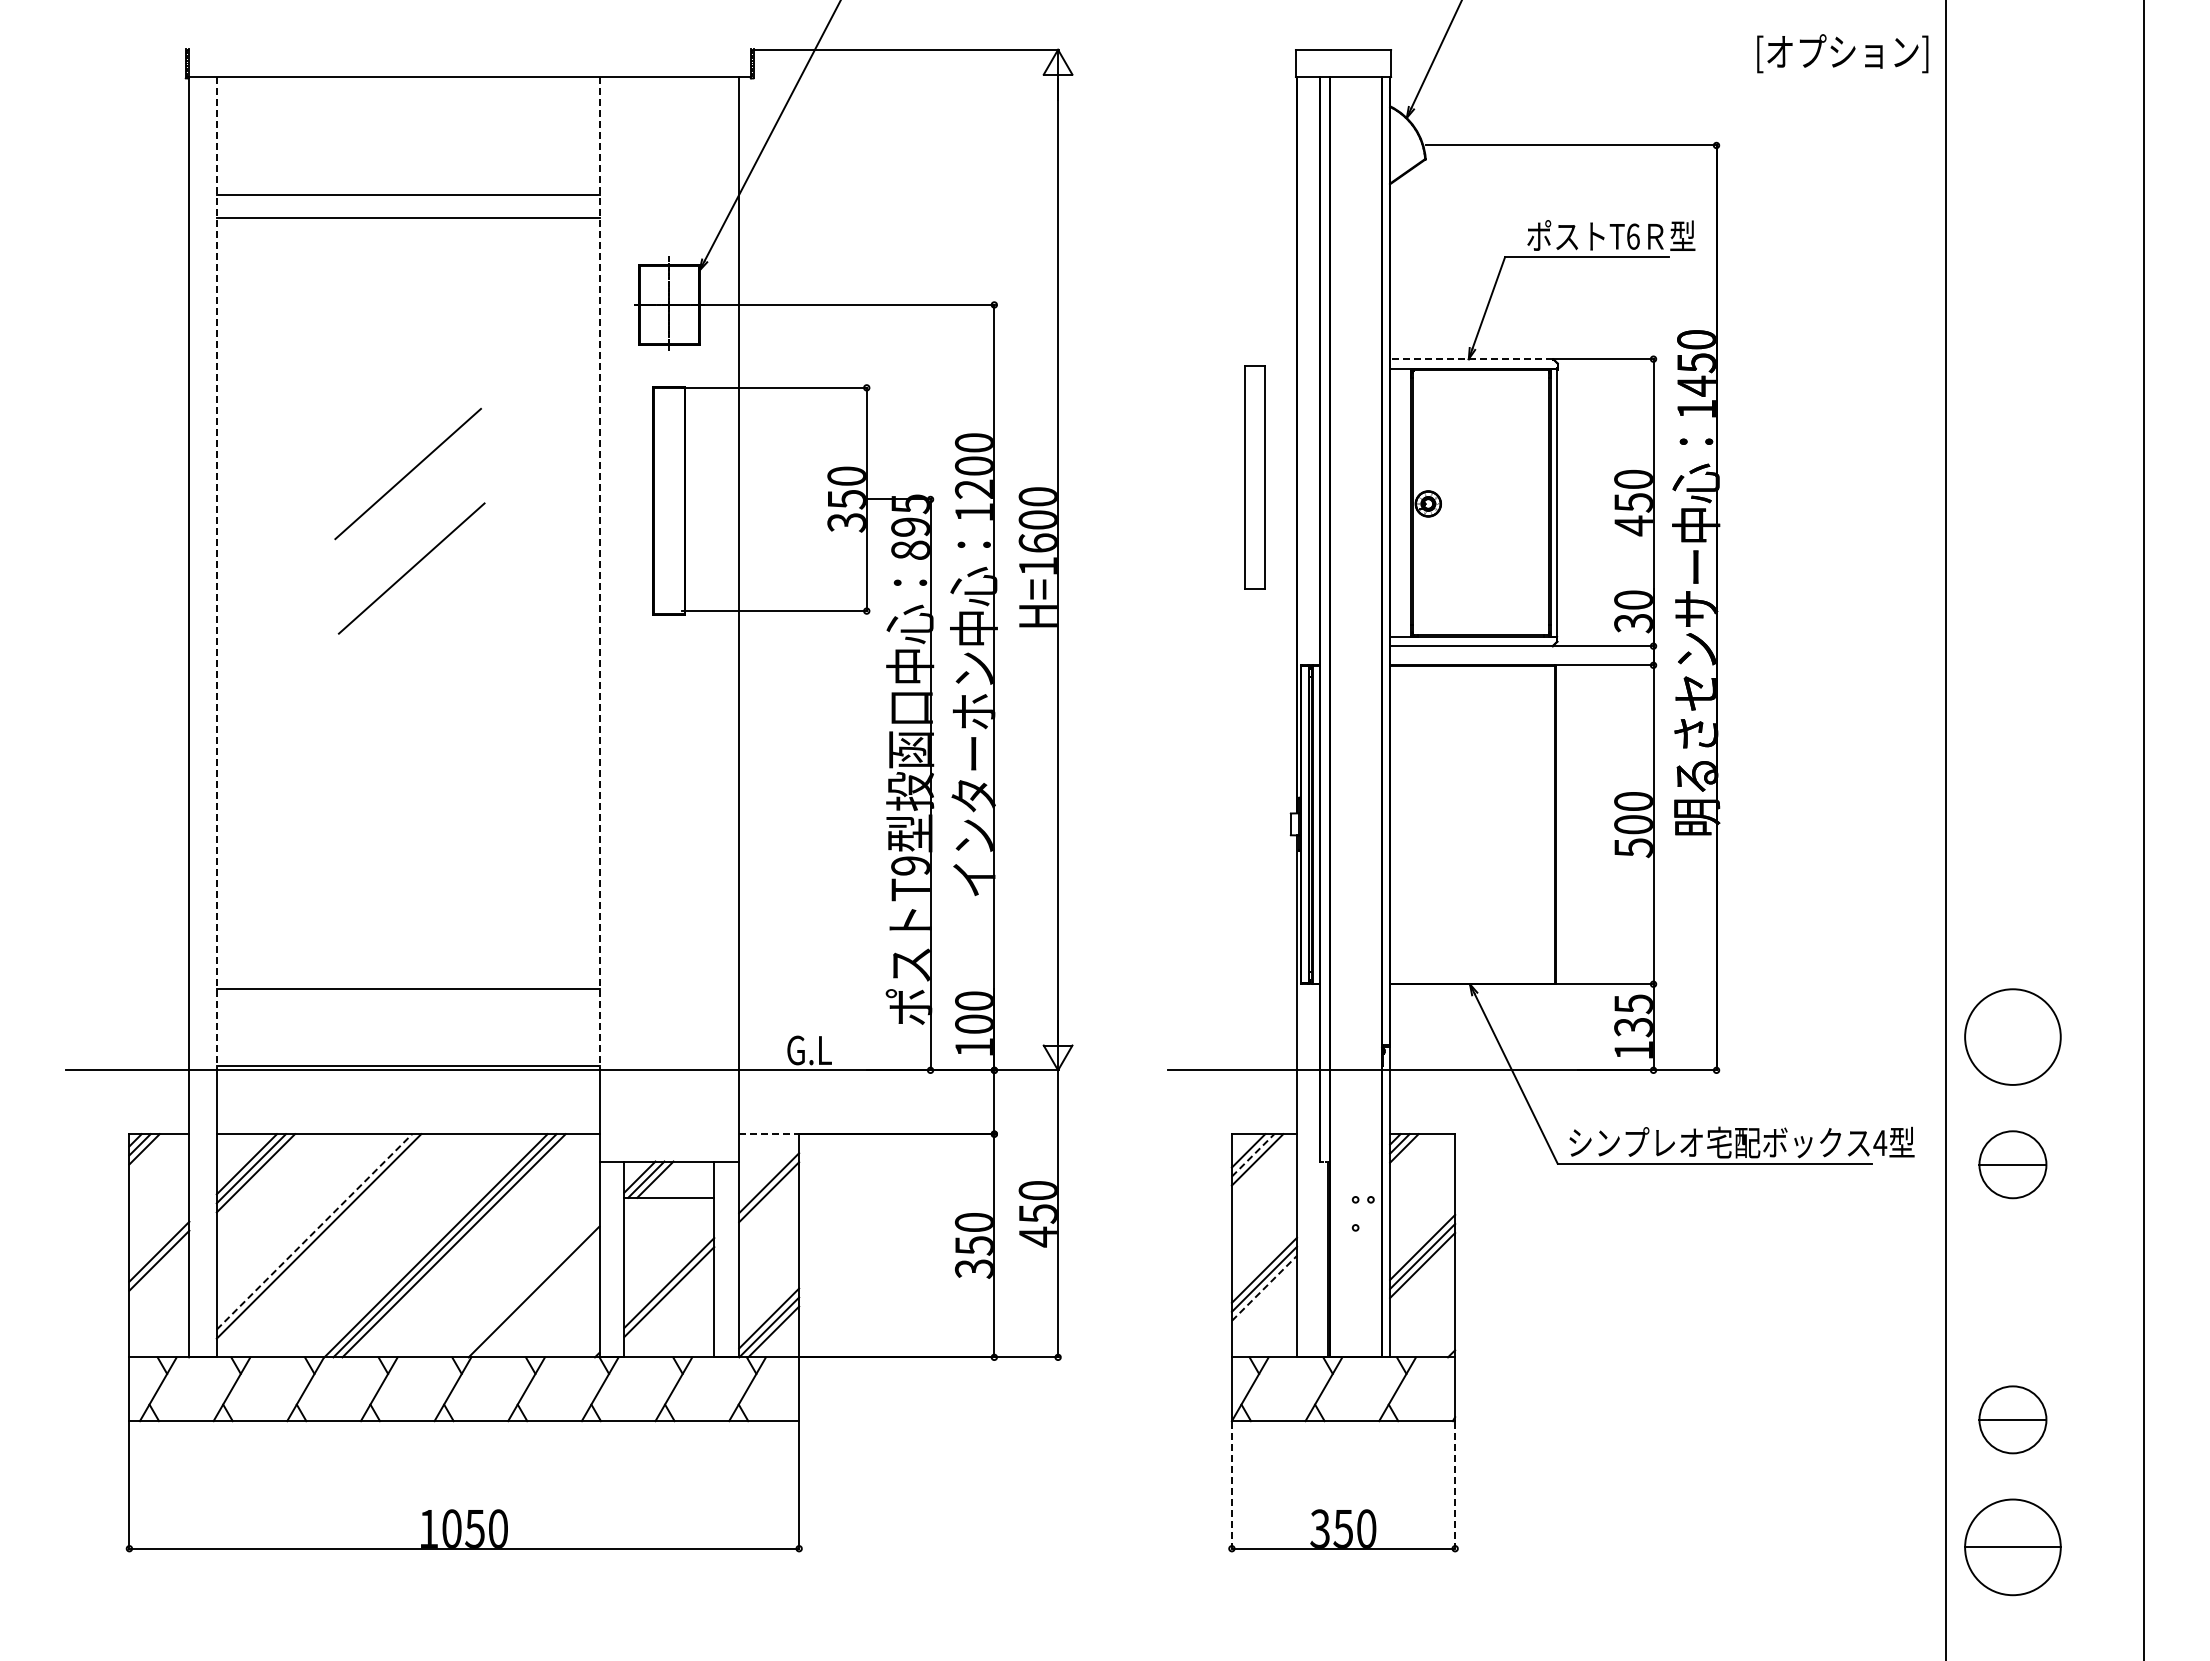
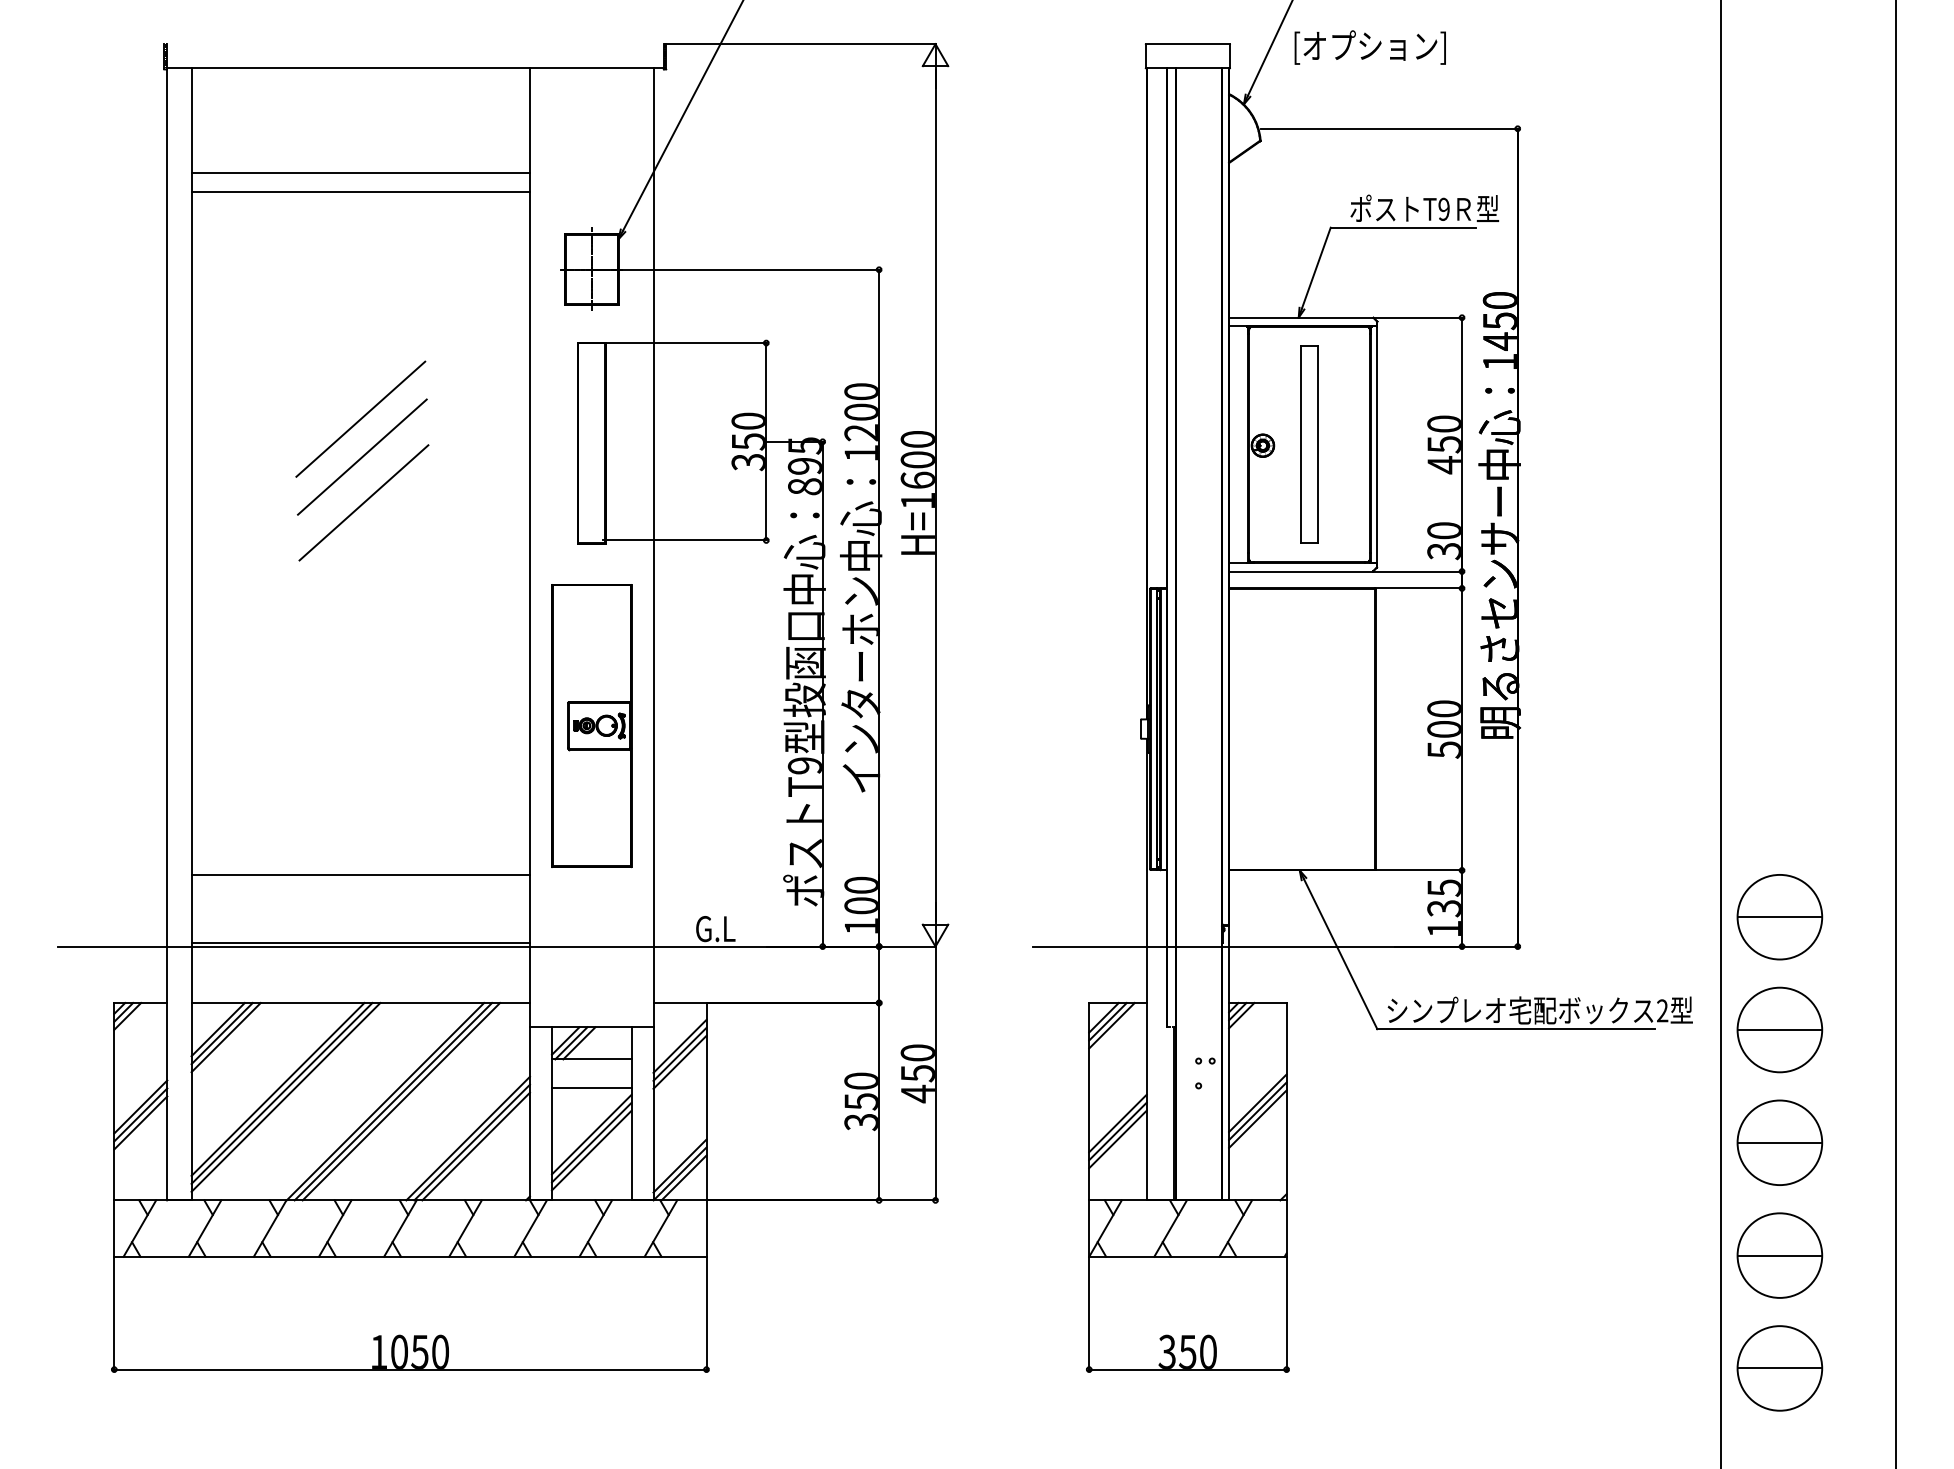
text: (1842, 53) -> (1370, 47), moved
text: (1632, 236) -> (1443, 209), T6 -> T9
line: (1471, 359) -> (1301, 317), dashed -> solid
part: (1254, 477) -> (1309, 444), moved
line: (409, 516) -> (361, 456), added
line: (216, 573) -> (191, 507), dashed -> solid
line: (599, 573) -> (529, 507), dashed -> solid
part: (668, 820) -> (591, 725), added
line: (2012, 1037) -> (1779, 917), added
line: (769, 1134) -> (680, 1003), dashed -> solid
text: (1880, 1142) -> (1662, 1010), 4 -> 2
line: (1253, 1155) -> (1108, 1021), dashed -> solid
part: (2012, 1164) -> (1779, 1029), size x1.43
line: (769, 1201) -> (680, 1062), added
line: (669, 1229) -> (591, 1087), added
line: (314, 1231) -> (277, 1089), dashed -> solid
line: (323, 1240) -> (285, 1097), added
line: (159, 1269) -> (140, 1122), added
line: (529, 1287) -> (468, 1138), added
line: (1264, 1288) -> (1118, 1139), dashed -> solid
part: (2012, 1291) -> (1779, 1142), added
line: (538, 1296) -> (476, 1146), added
line: (669, 1301) -> (591, 1151), added
part: (2012, 1419) -> (1779, 1255), size x1.43
line: (1231, 1485) -> (1088, 1313), dashed -> solid
line: (1455, 1485) -> (1286, 1313), dashed -> solid

